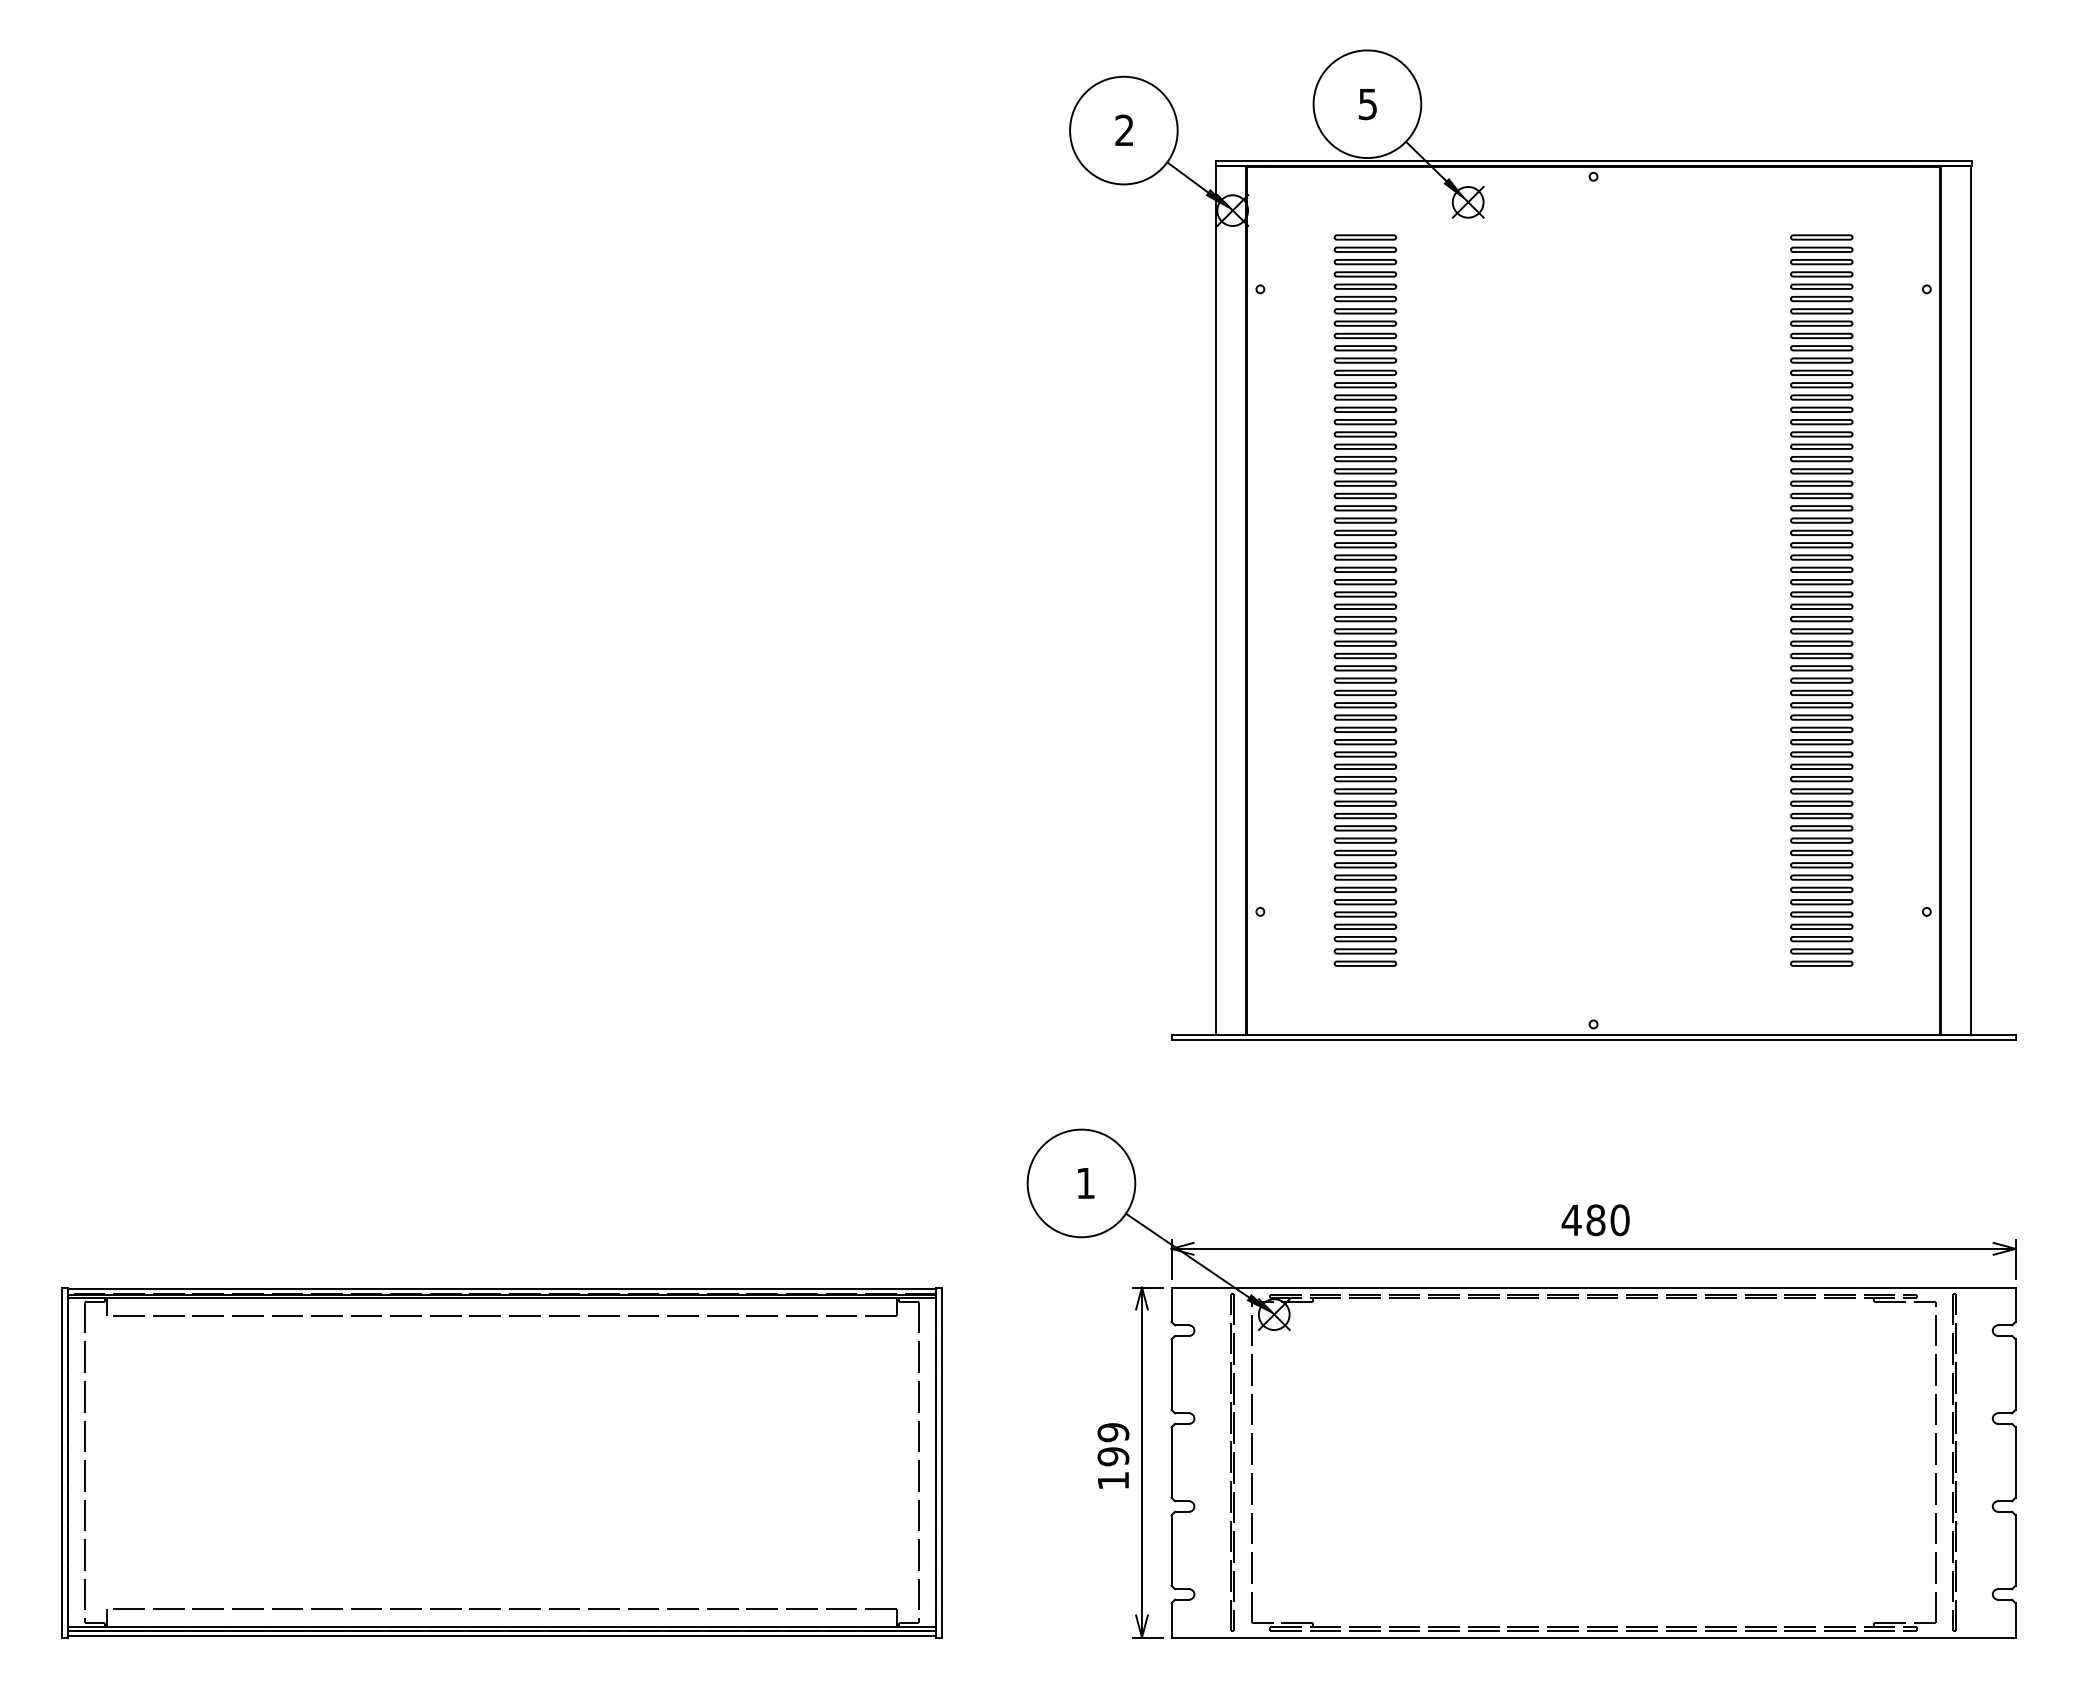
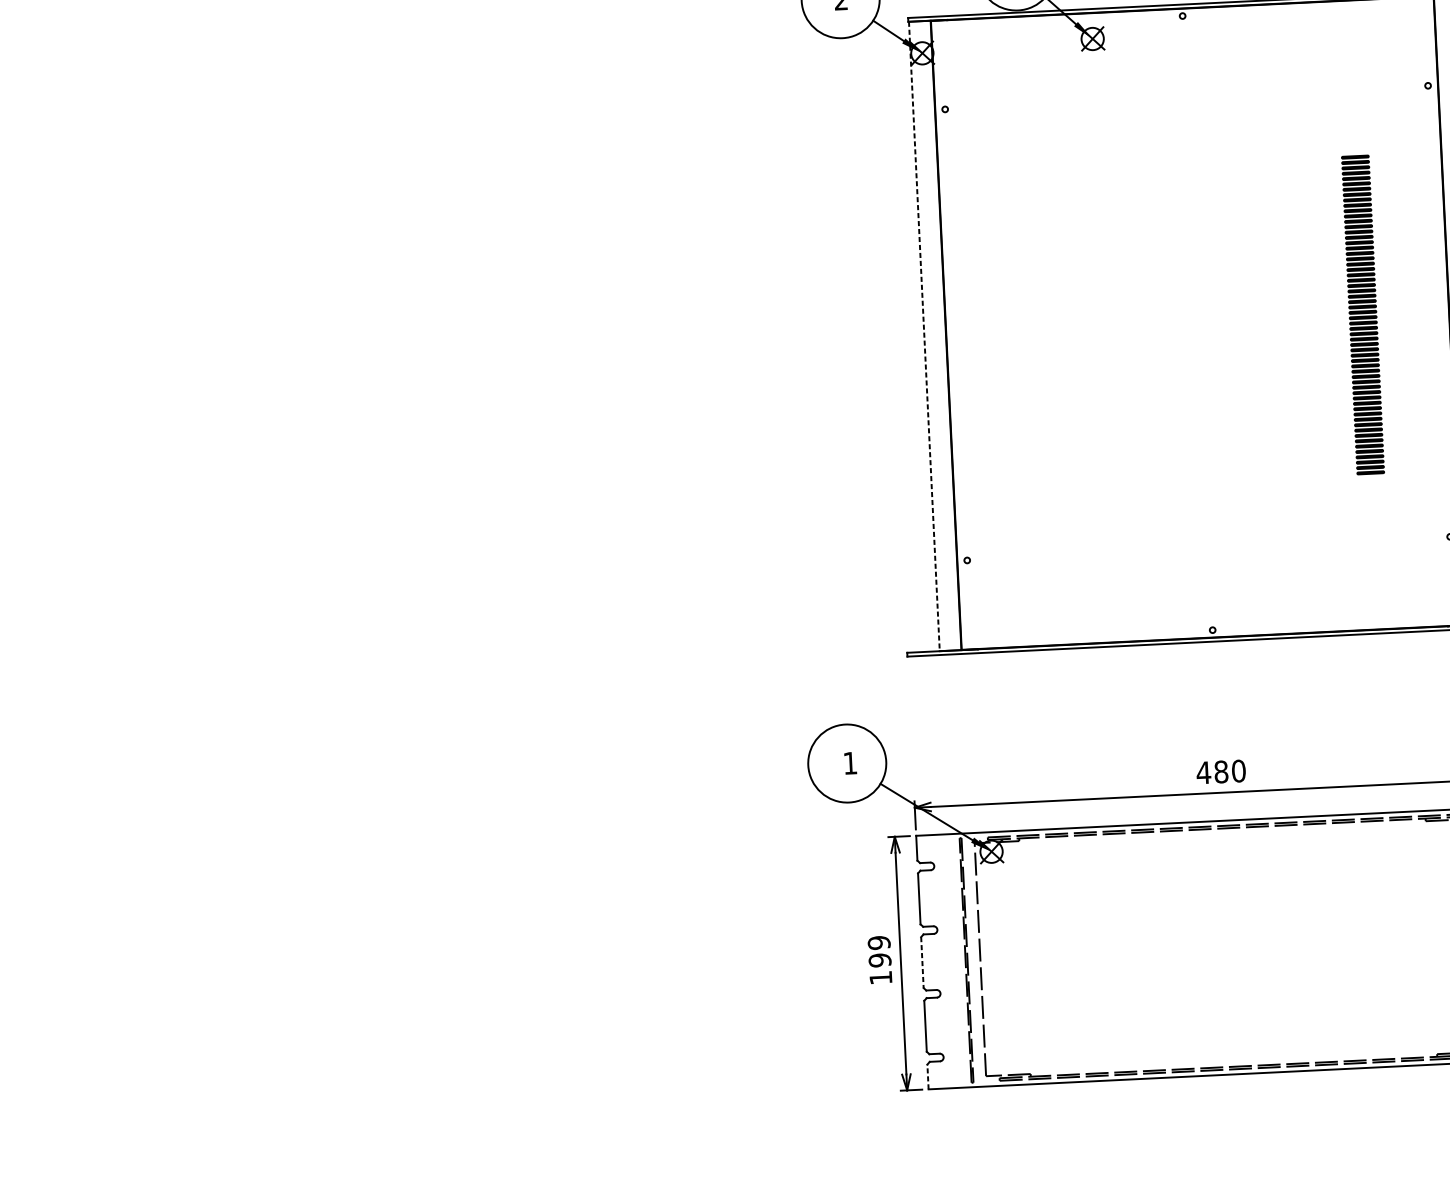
part: (1365, 600) -> (1032, 331), removed
part: (1821, 600) -> (1362, 314), size x0.6
line: (1216, 601) -> (924, 337), solid -> dashed
part: (501, 1462) -> (436, 986), removed
line: (1171, 1463) -> (922, 963), solid -> dashed
line: (1171, 1619) -> (927, 1076), solid -> dashed

